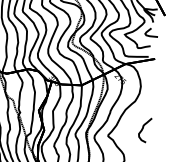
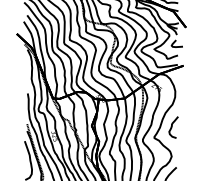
curve: (143, 129) -> (172, 127), moved

